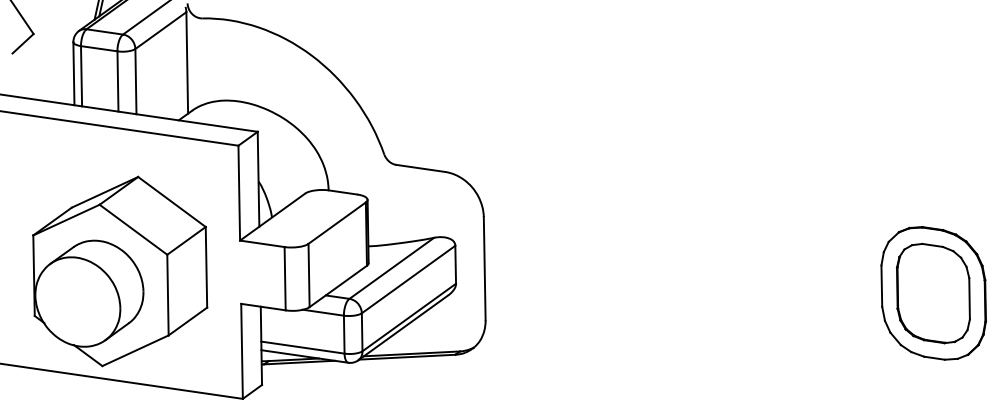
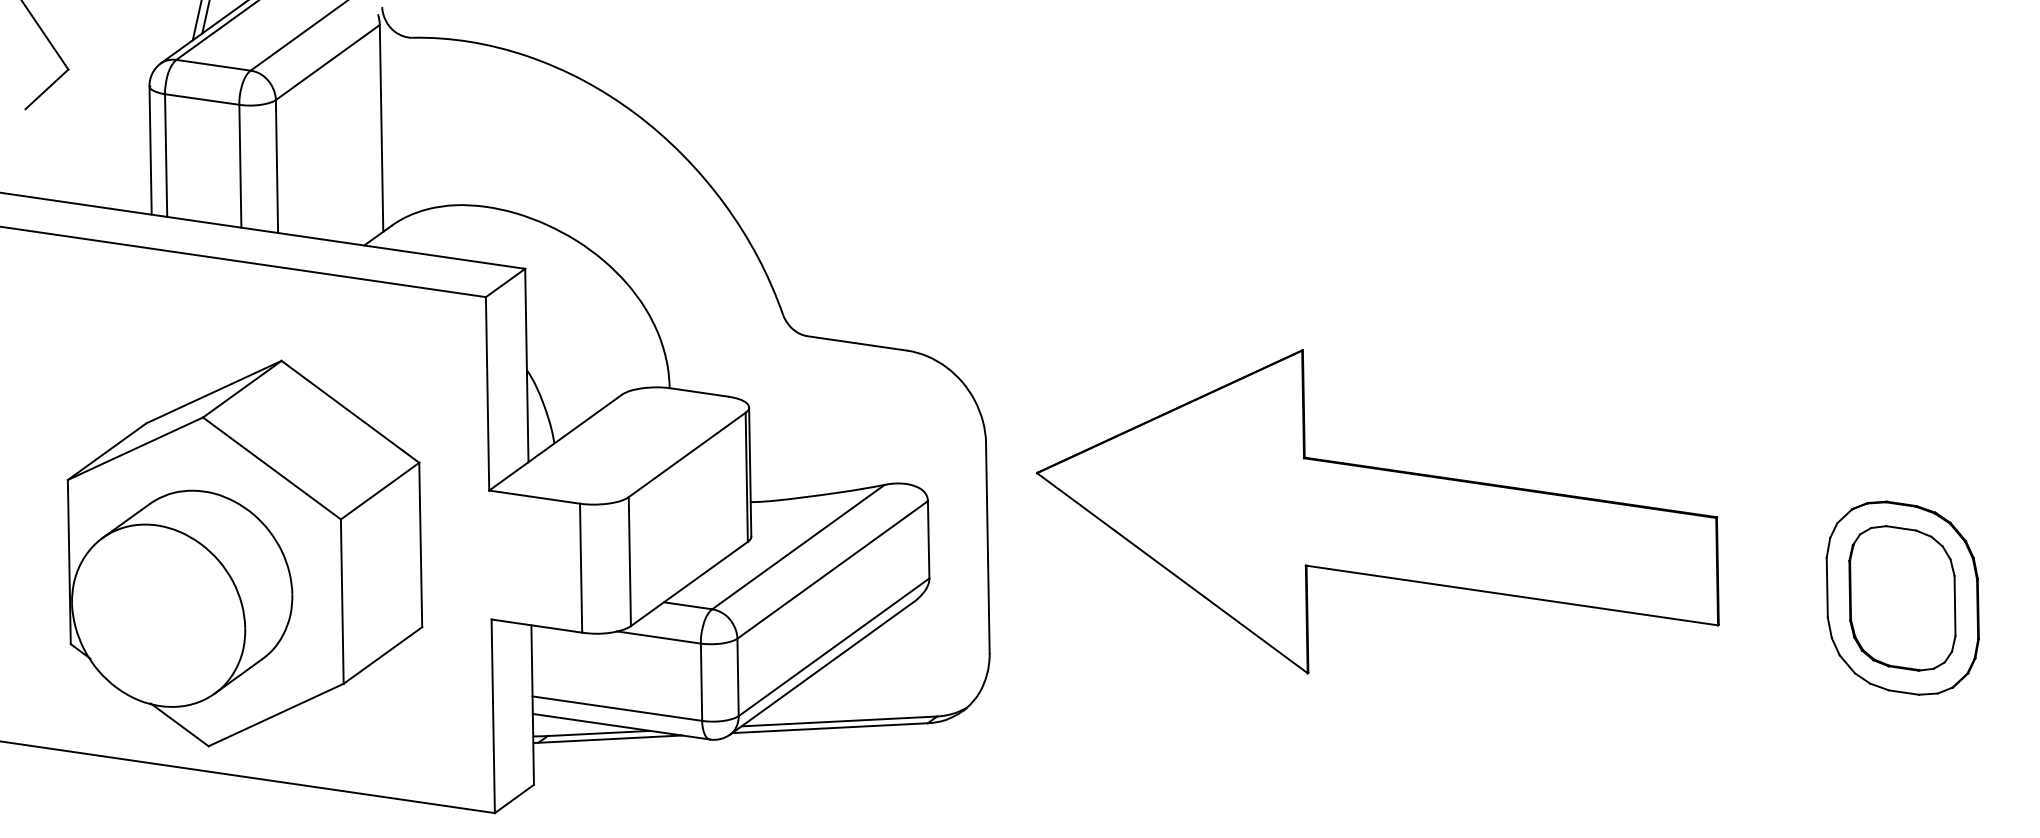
part: (675, 250) -> (1376, 510), added
part: (933, 293) -> (1902, 598), size x0.71

